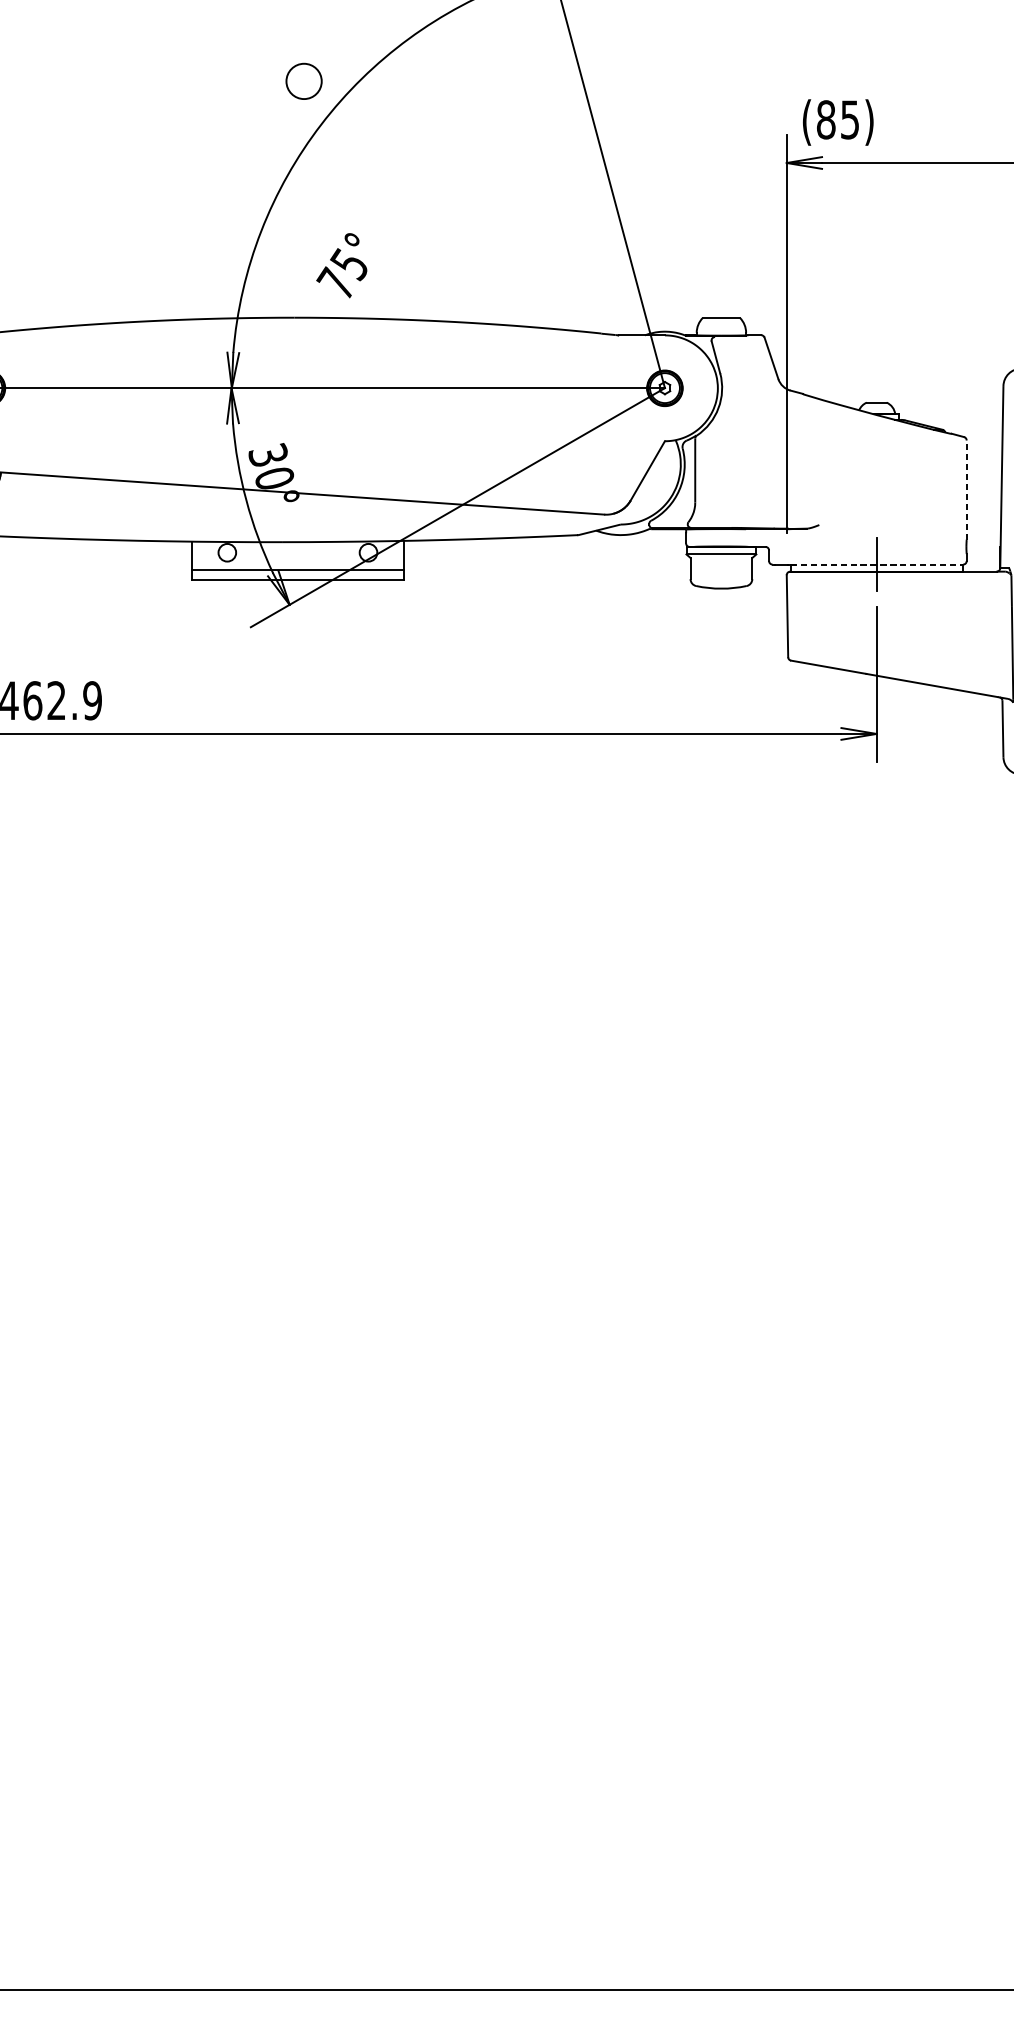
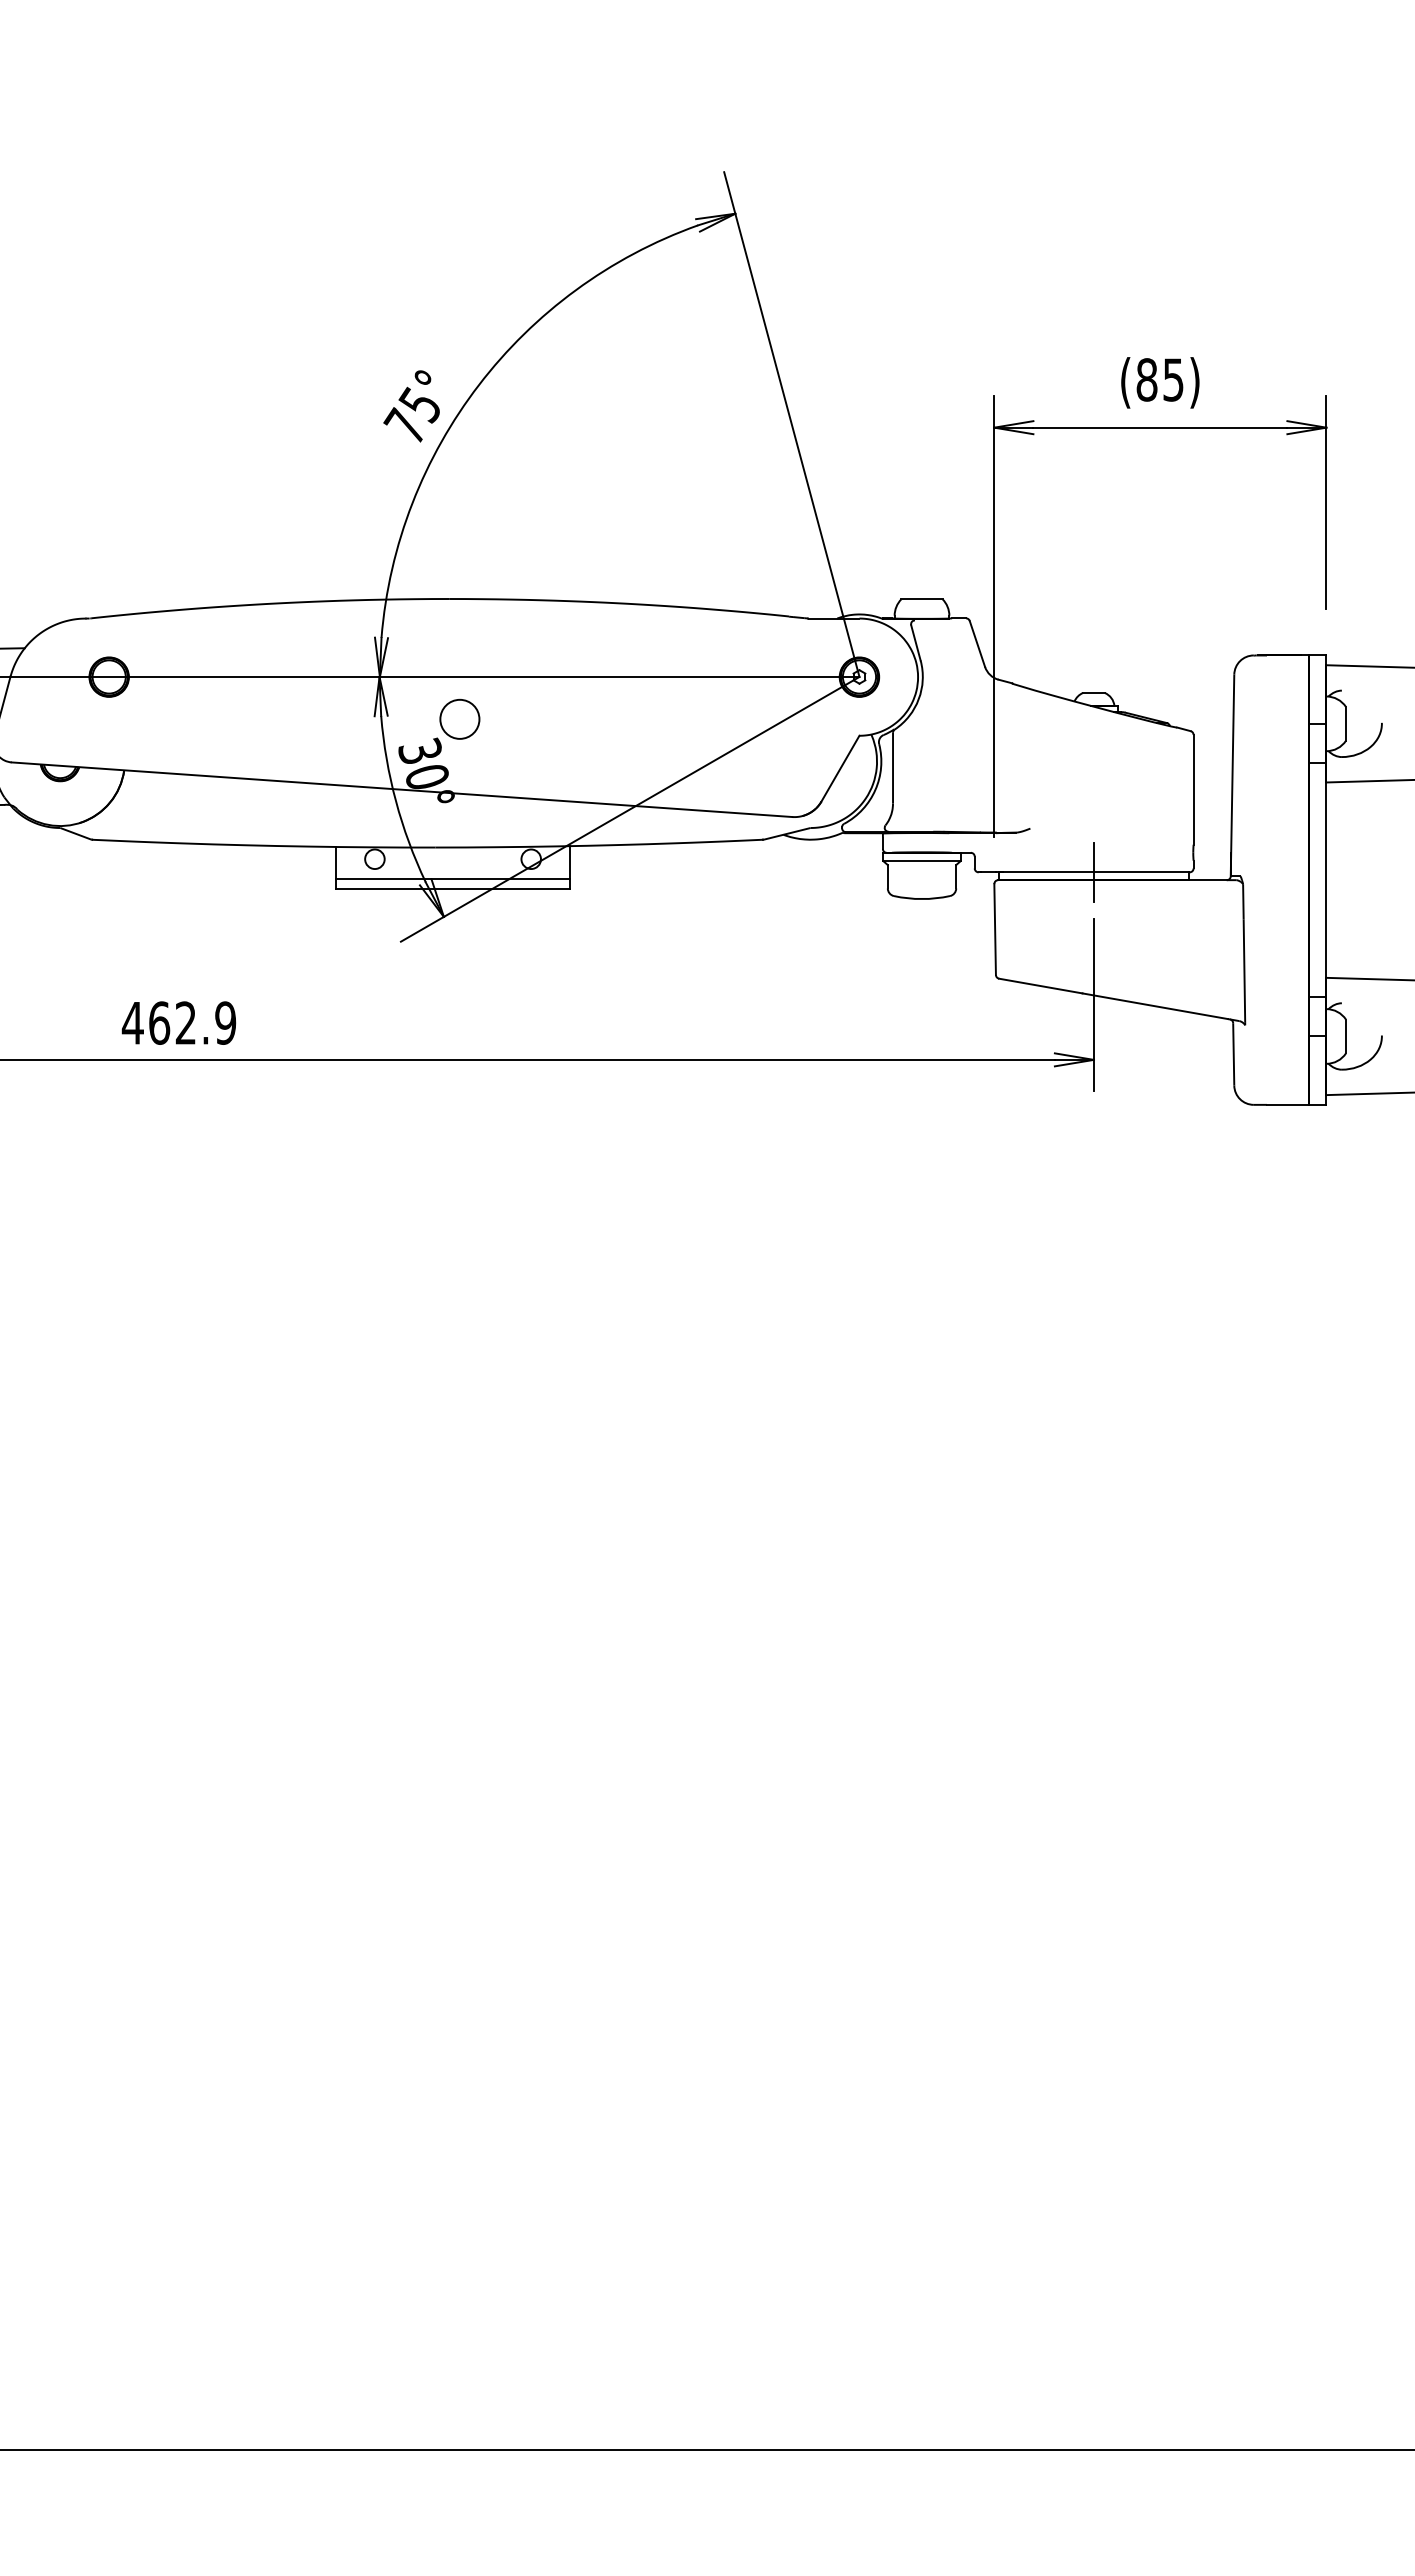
circle: (303, 80) -> (459, 718), moved
text: (838, 122) -> (1160, 382), moved
text: (341, 265) -> (411, 406), moved
line: (966, 489) -> (1193, 789), dashed -> solid
line: (877, 564) -> (1094, 872), dashed -> solid

